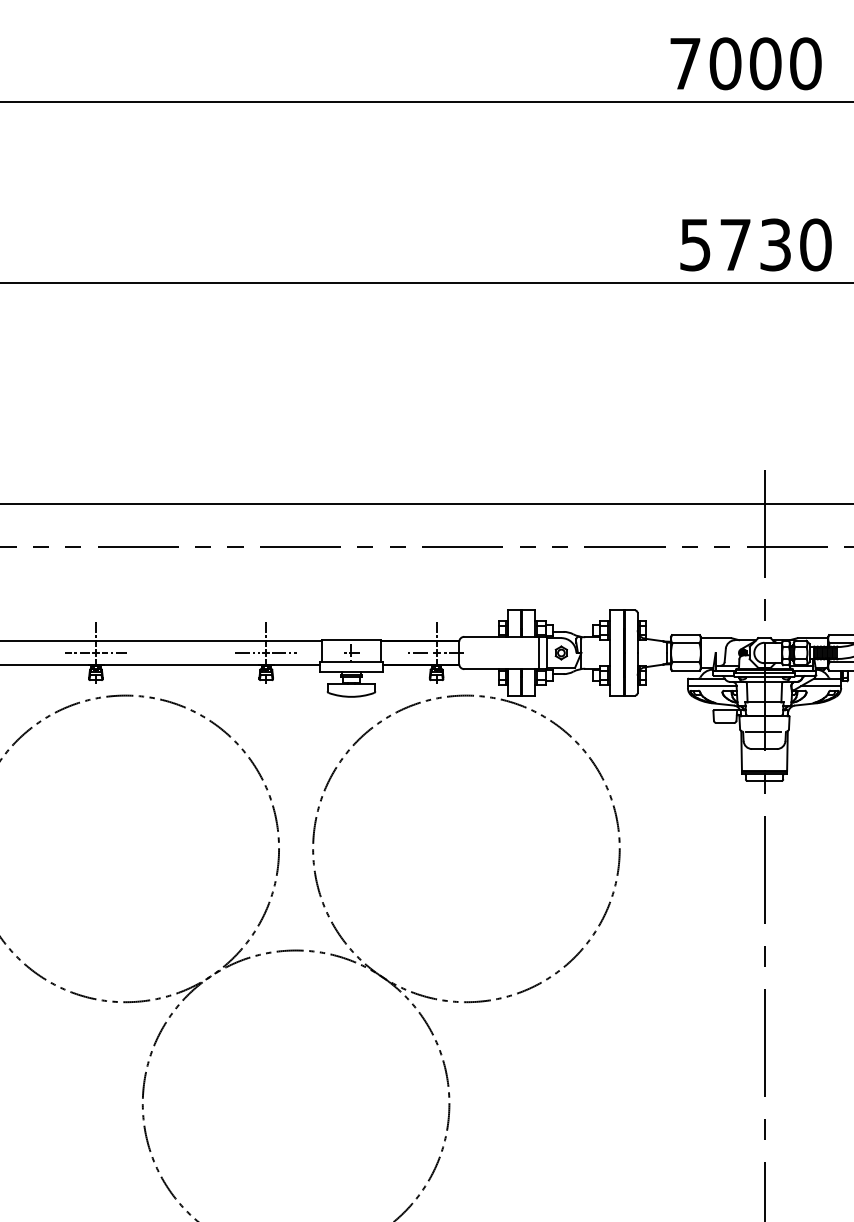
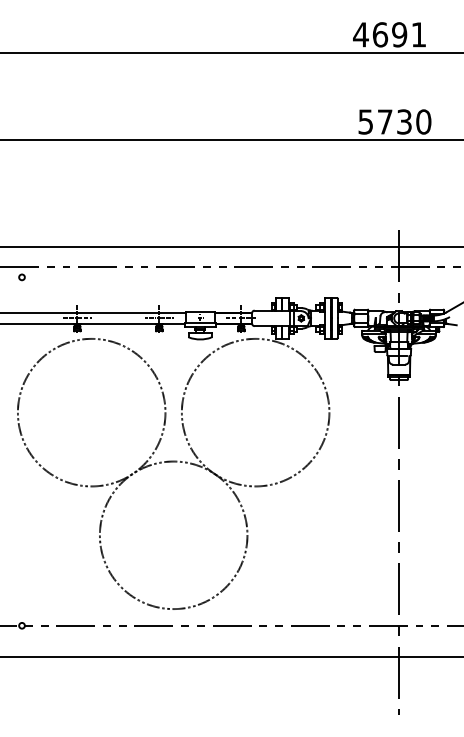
text: (744, 63) -> (389, 34), 7000 -> 4691

